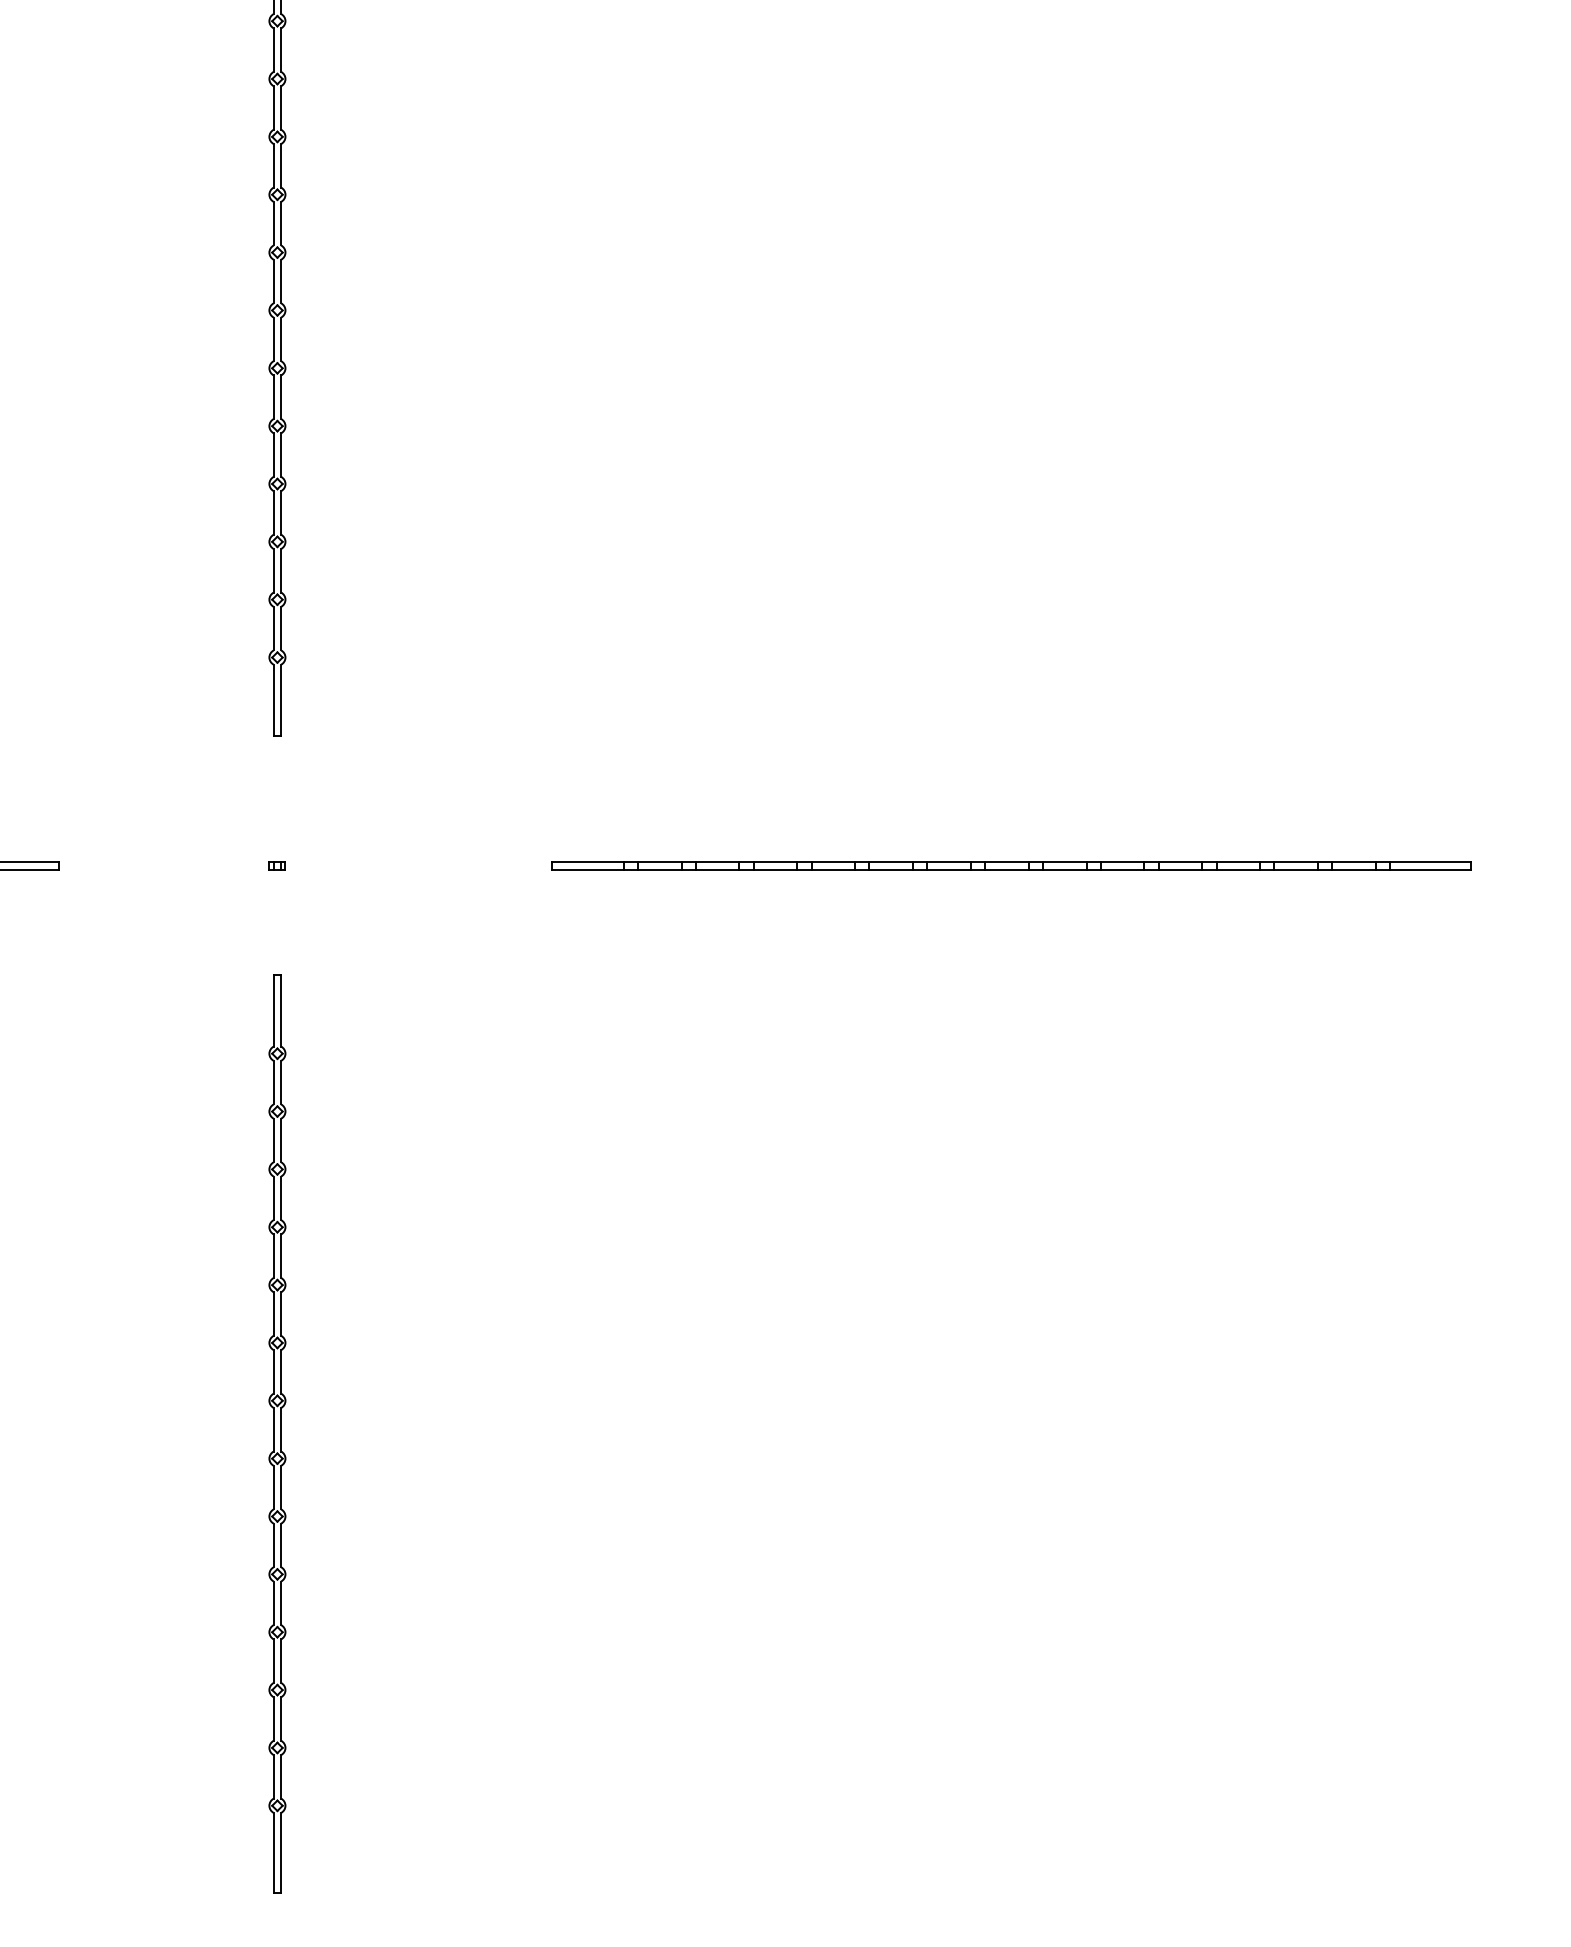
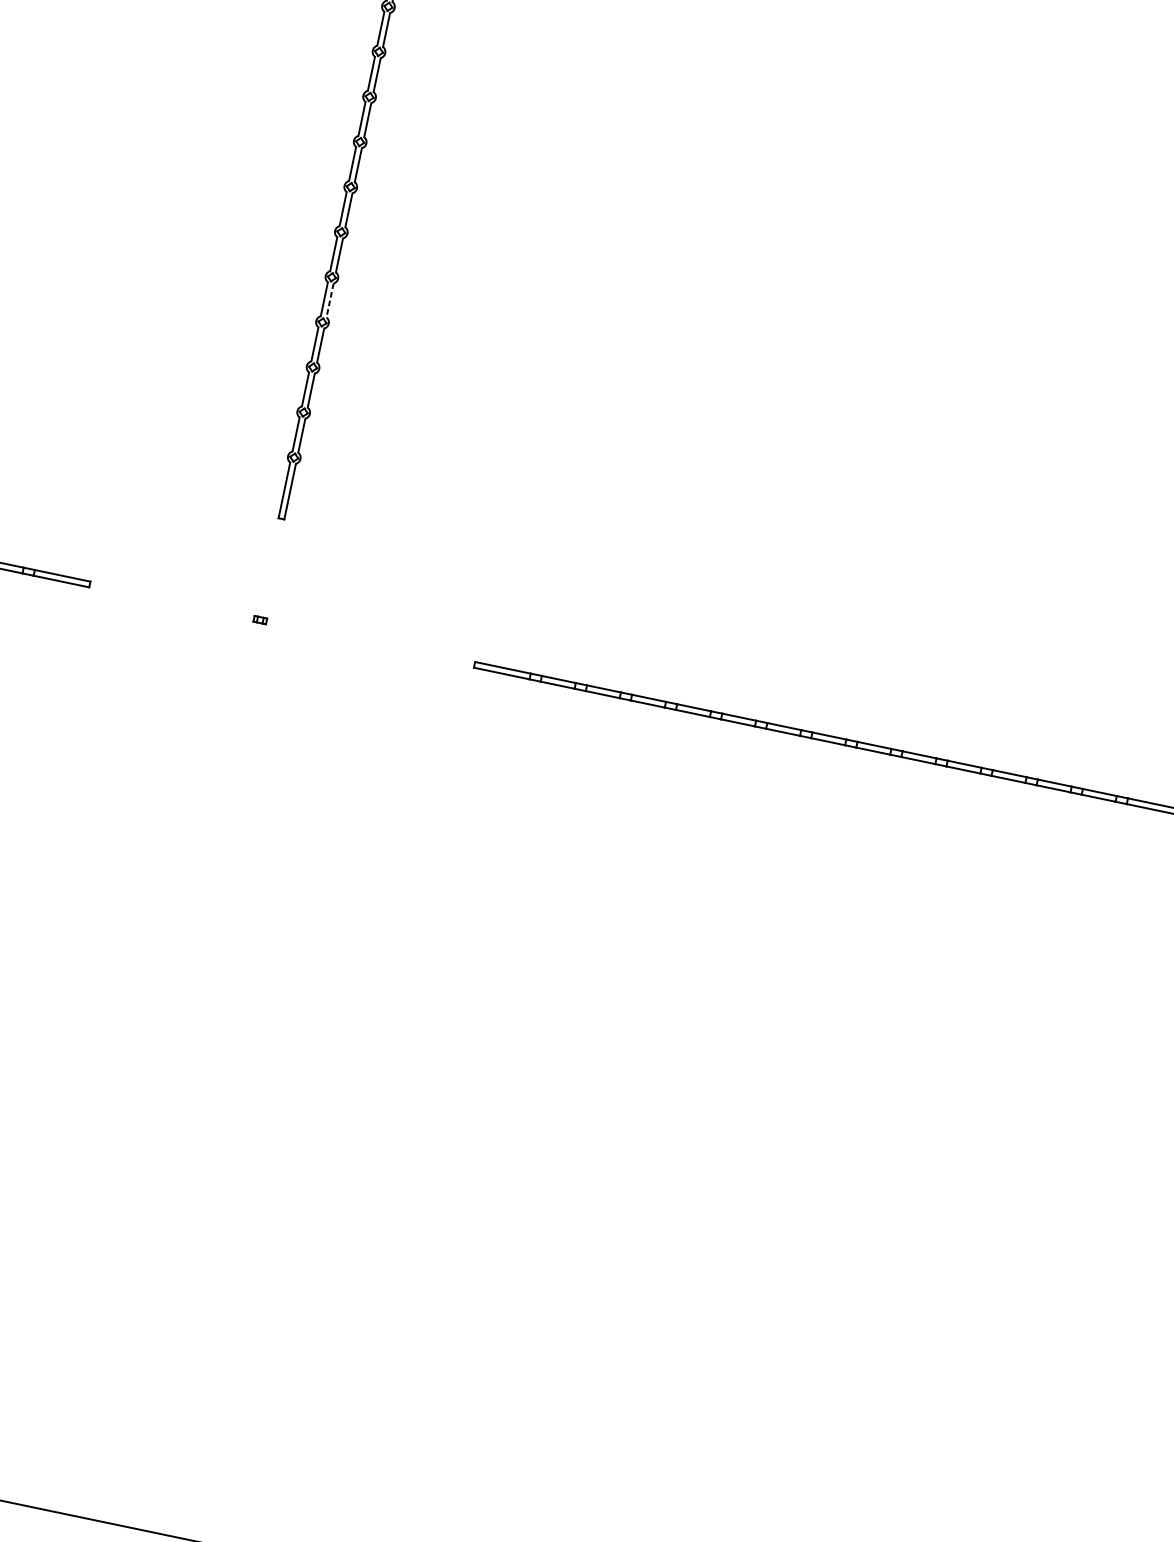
line: (281, 455) -> (330, 300), solid -> dashed
part: (277, 1433) -> (167, 1062), removed

